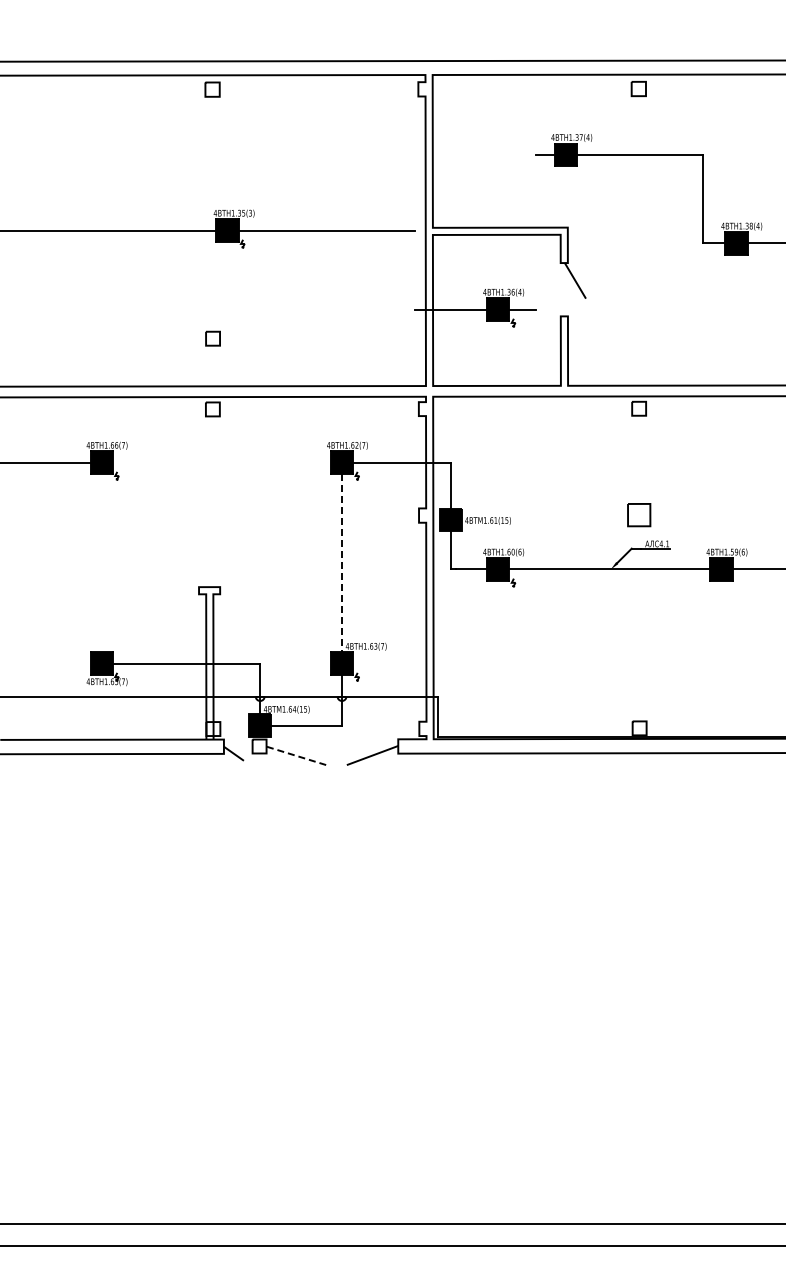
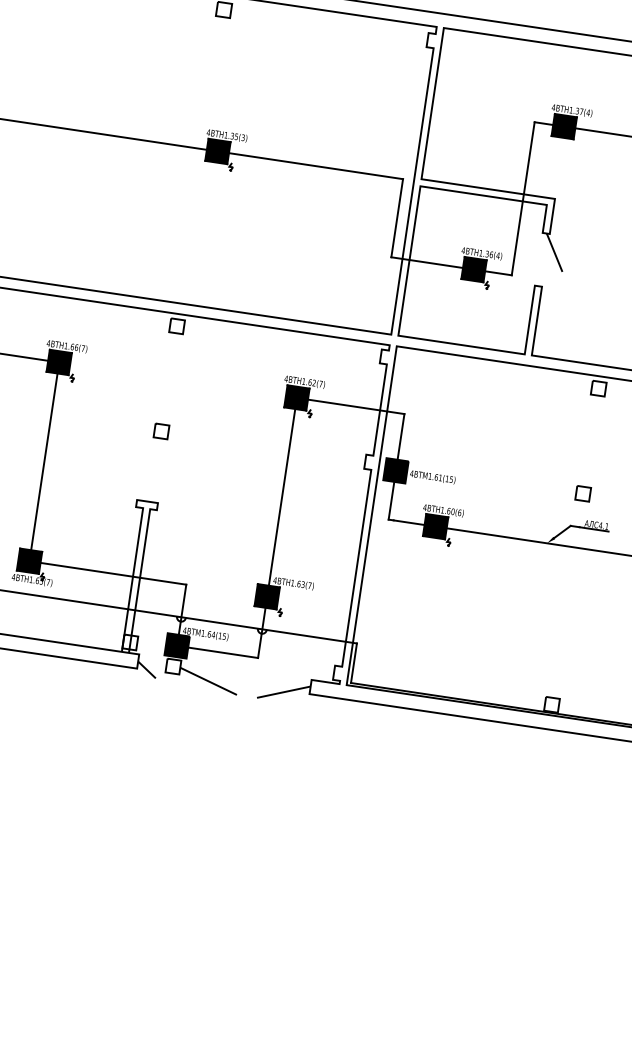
line: (536, 231) -> (523, 198), added
line: (414, 269) -> (397, 217), added
part: (212, 338) -> (161, 431), moved
part: (639, 514) -> (583, 493), size x0.62
line: (101, 562) -> (44, 461), added
line: (342, 563) -> (282, 497), dashed -> solid
line: (297, 756) -> (209, 682), dashed -> solid

